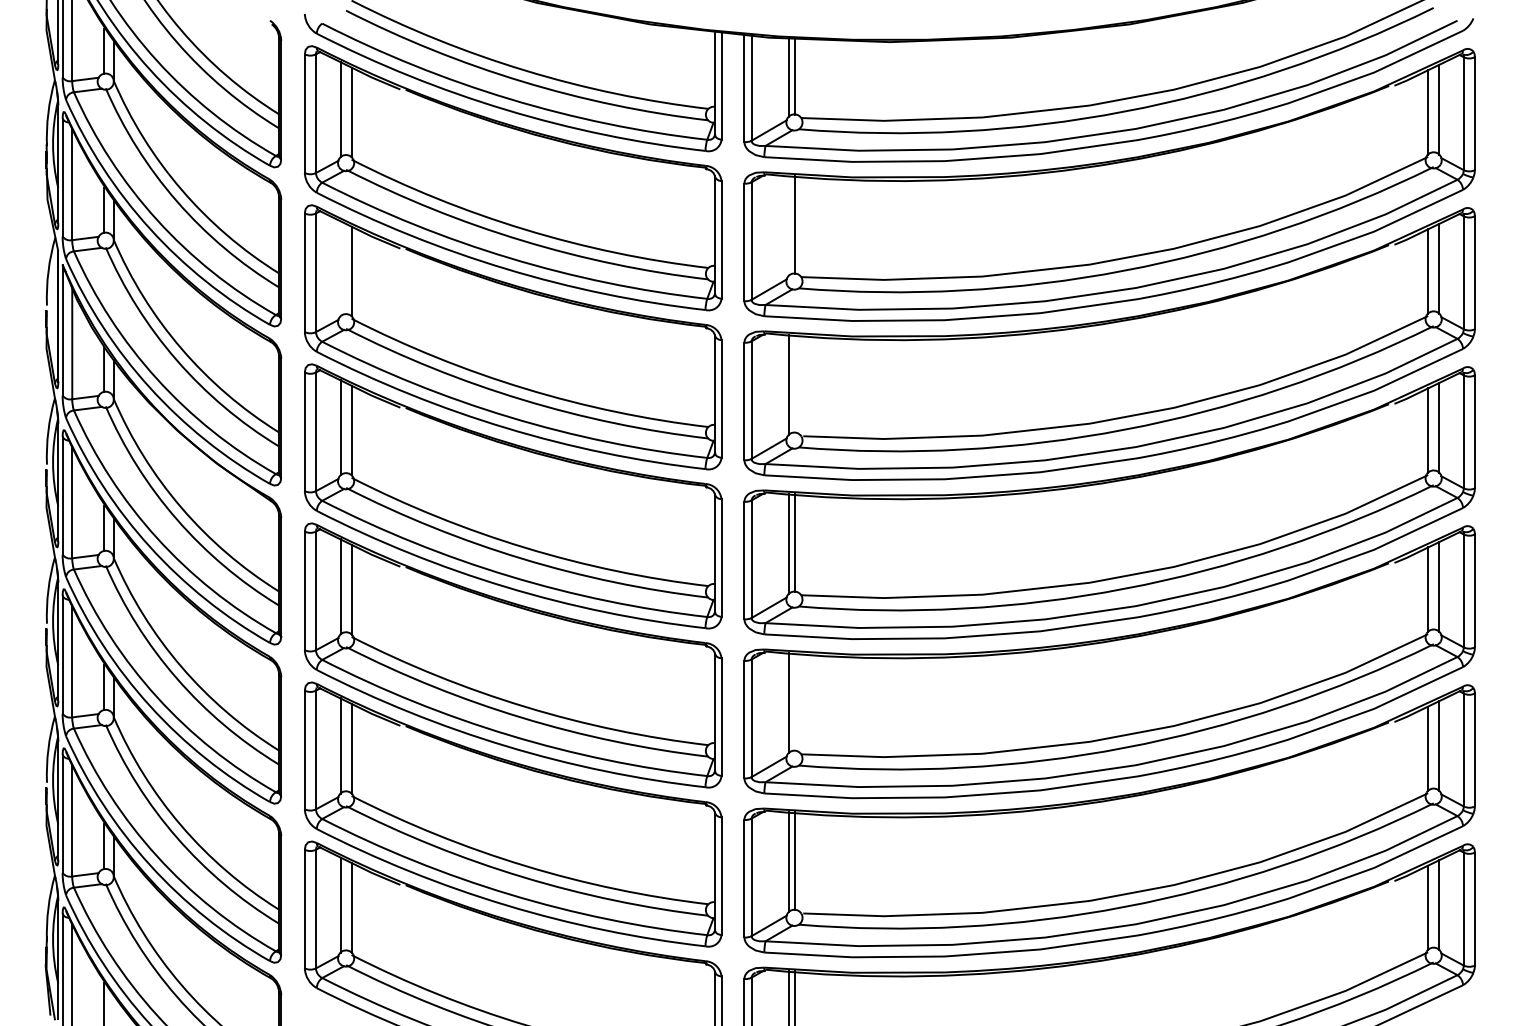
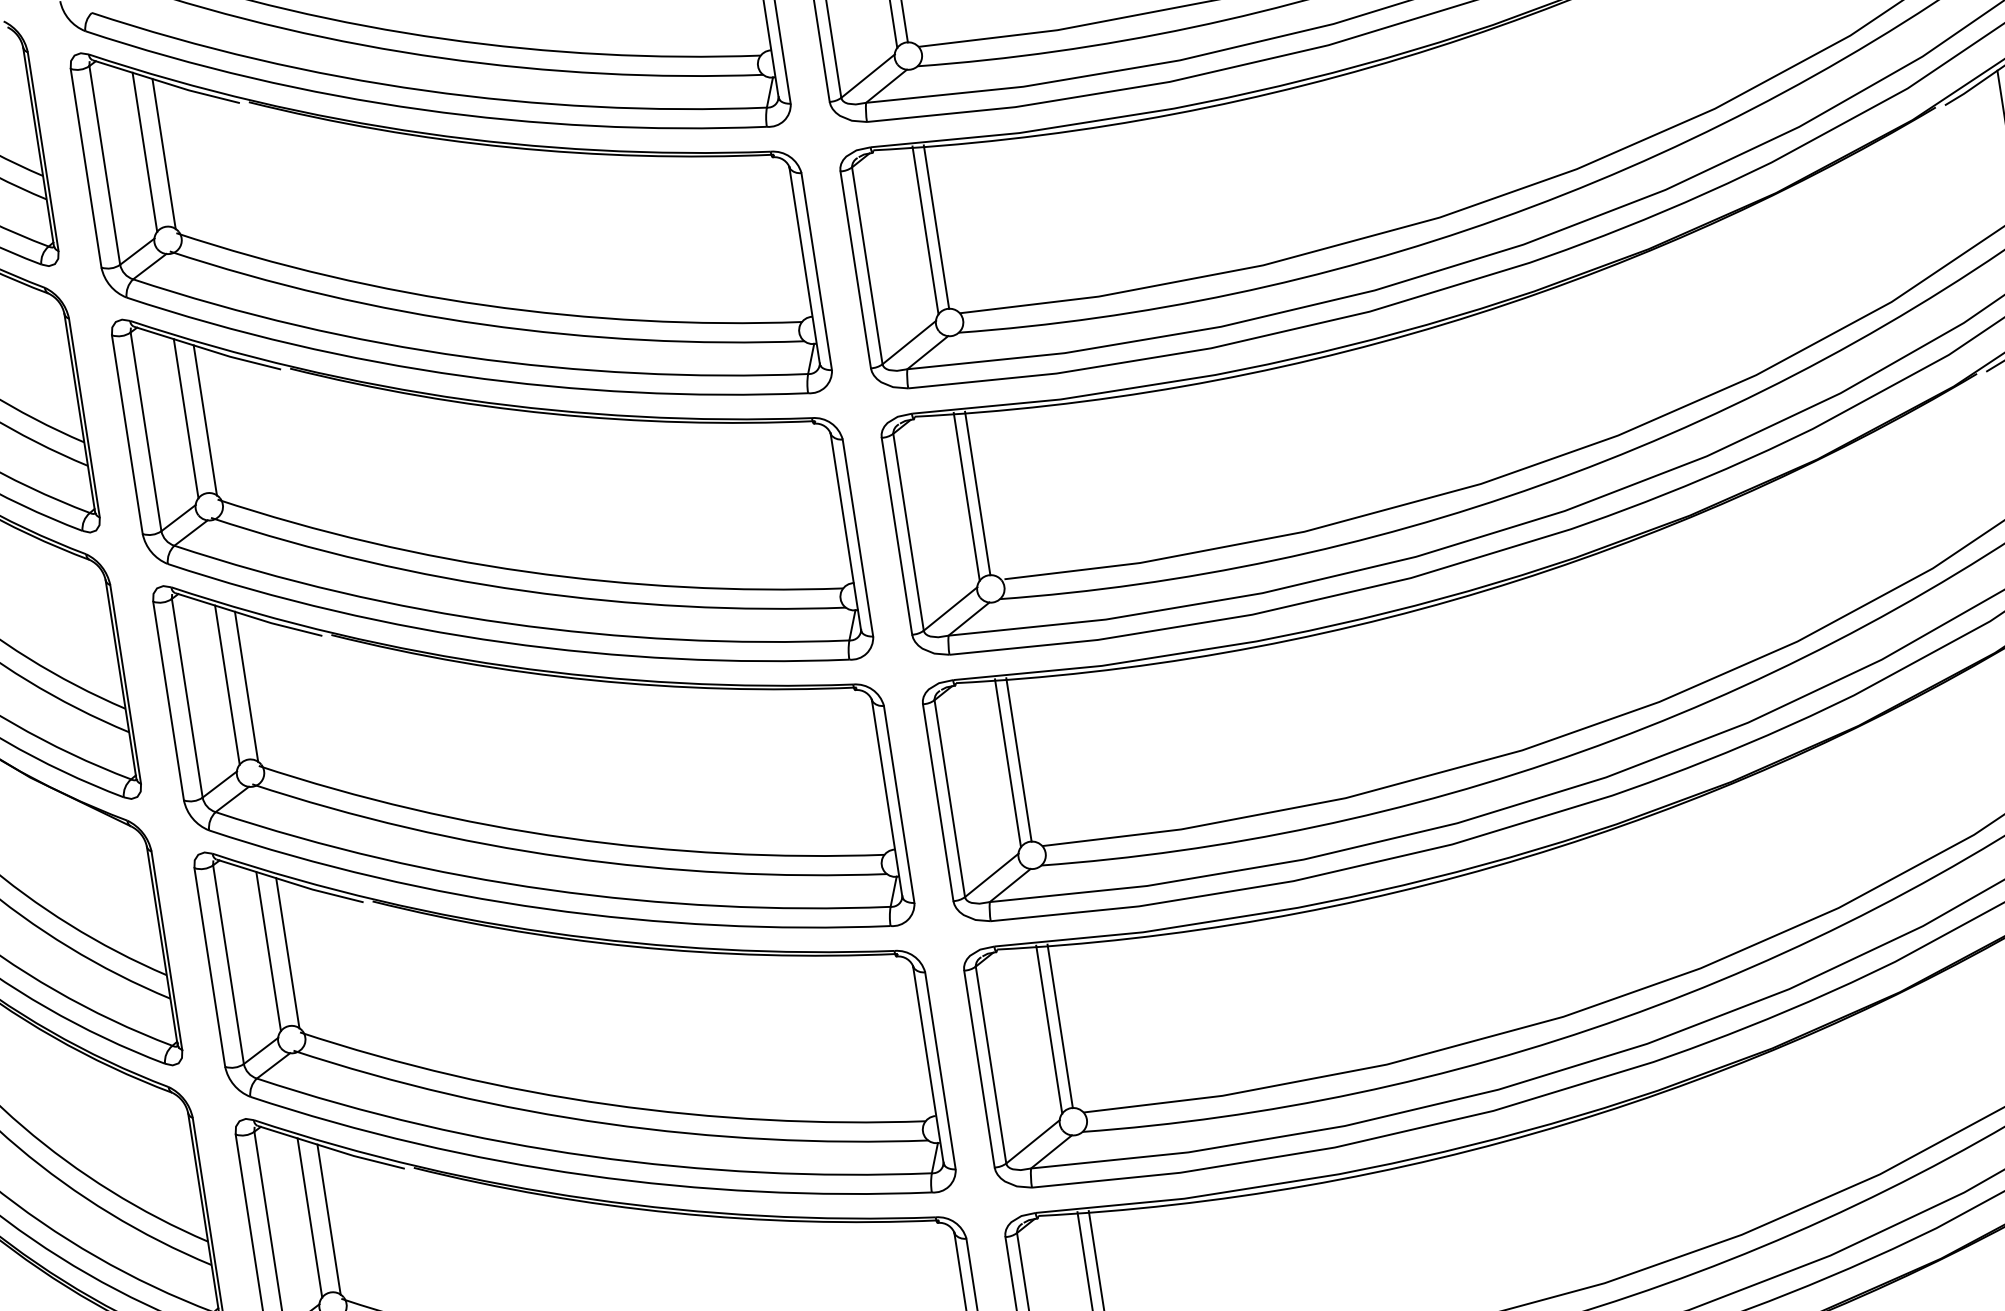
line: (788, 225) -> (925, 230), added
line: (340, 268) -> (185, 418), added
line: (795, 383) -> (977, 492), added
line: (795, 701) -> (1060, 1025), added

